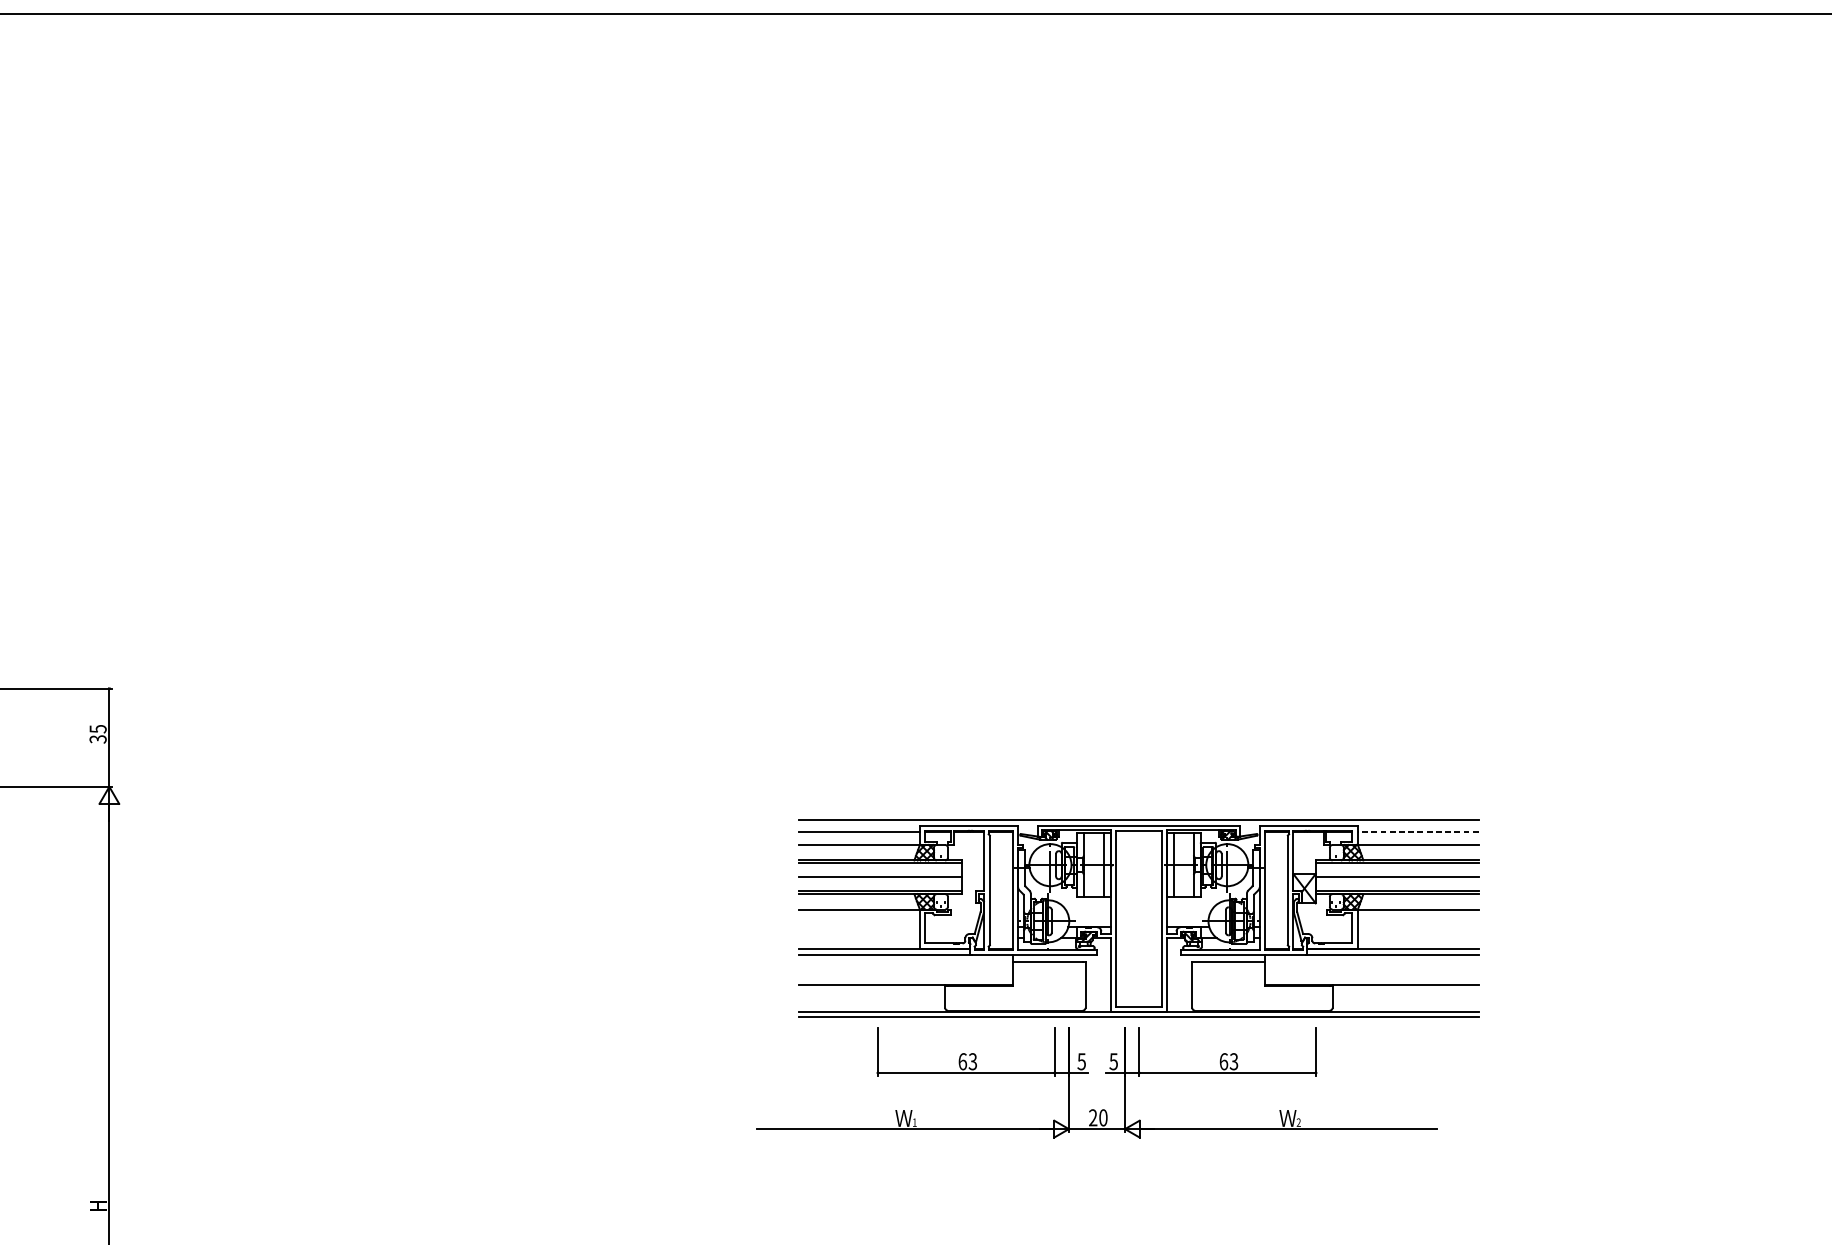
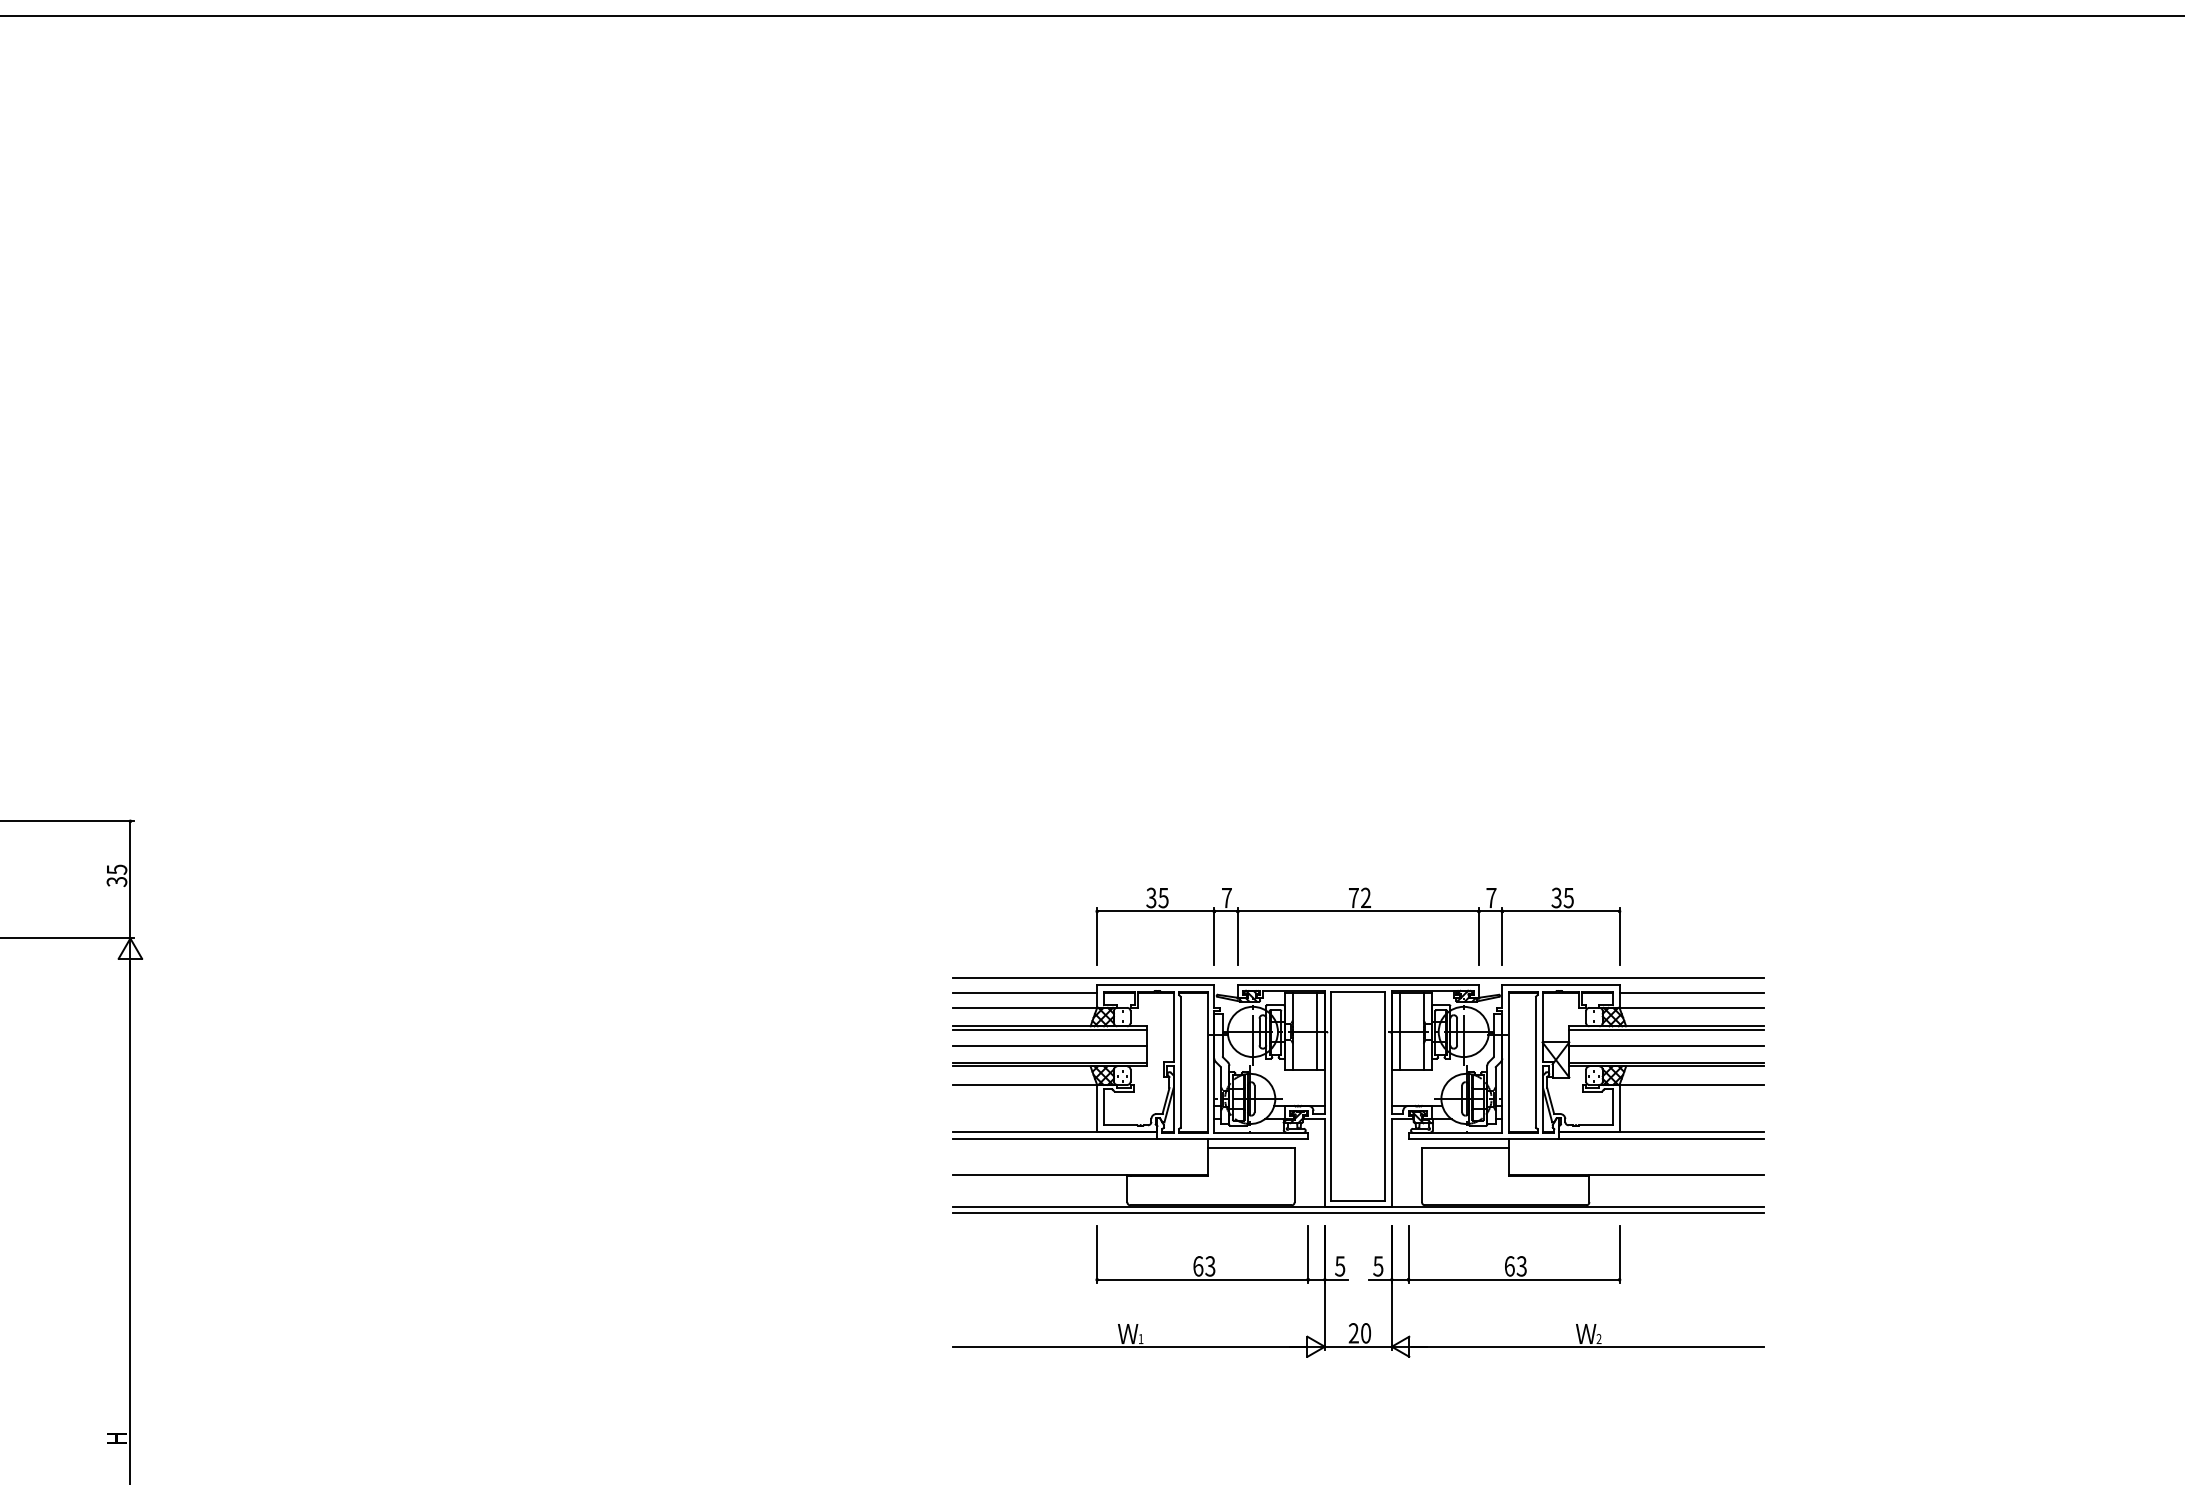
part: (1139, 764) -> (1358, 911), added
line: (1418, 832) -> (1691, 992), dashed -> solid
part: (1088, 1073) -> (1348, 1280), moved

